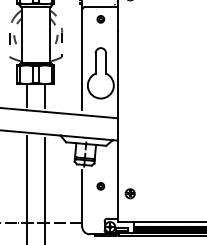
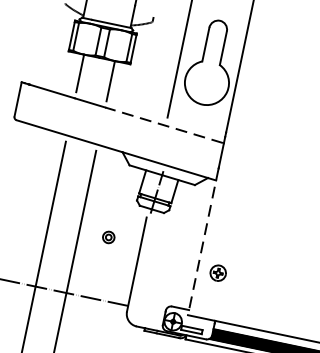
line: (80, 115) -> (162, 125), solid -> dashed
line: (117, 178) -> (202, 243), solid -> dashed
part: (100, 186) -> (108, 237), moved

